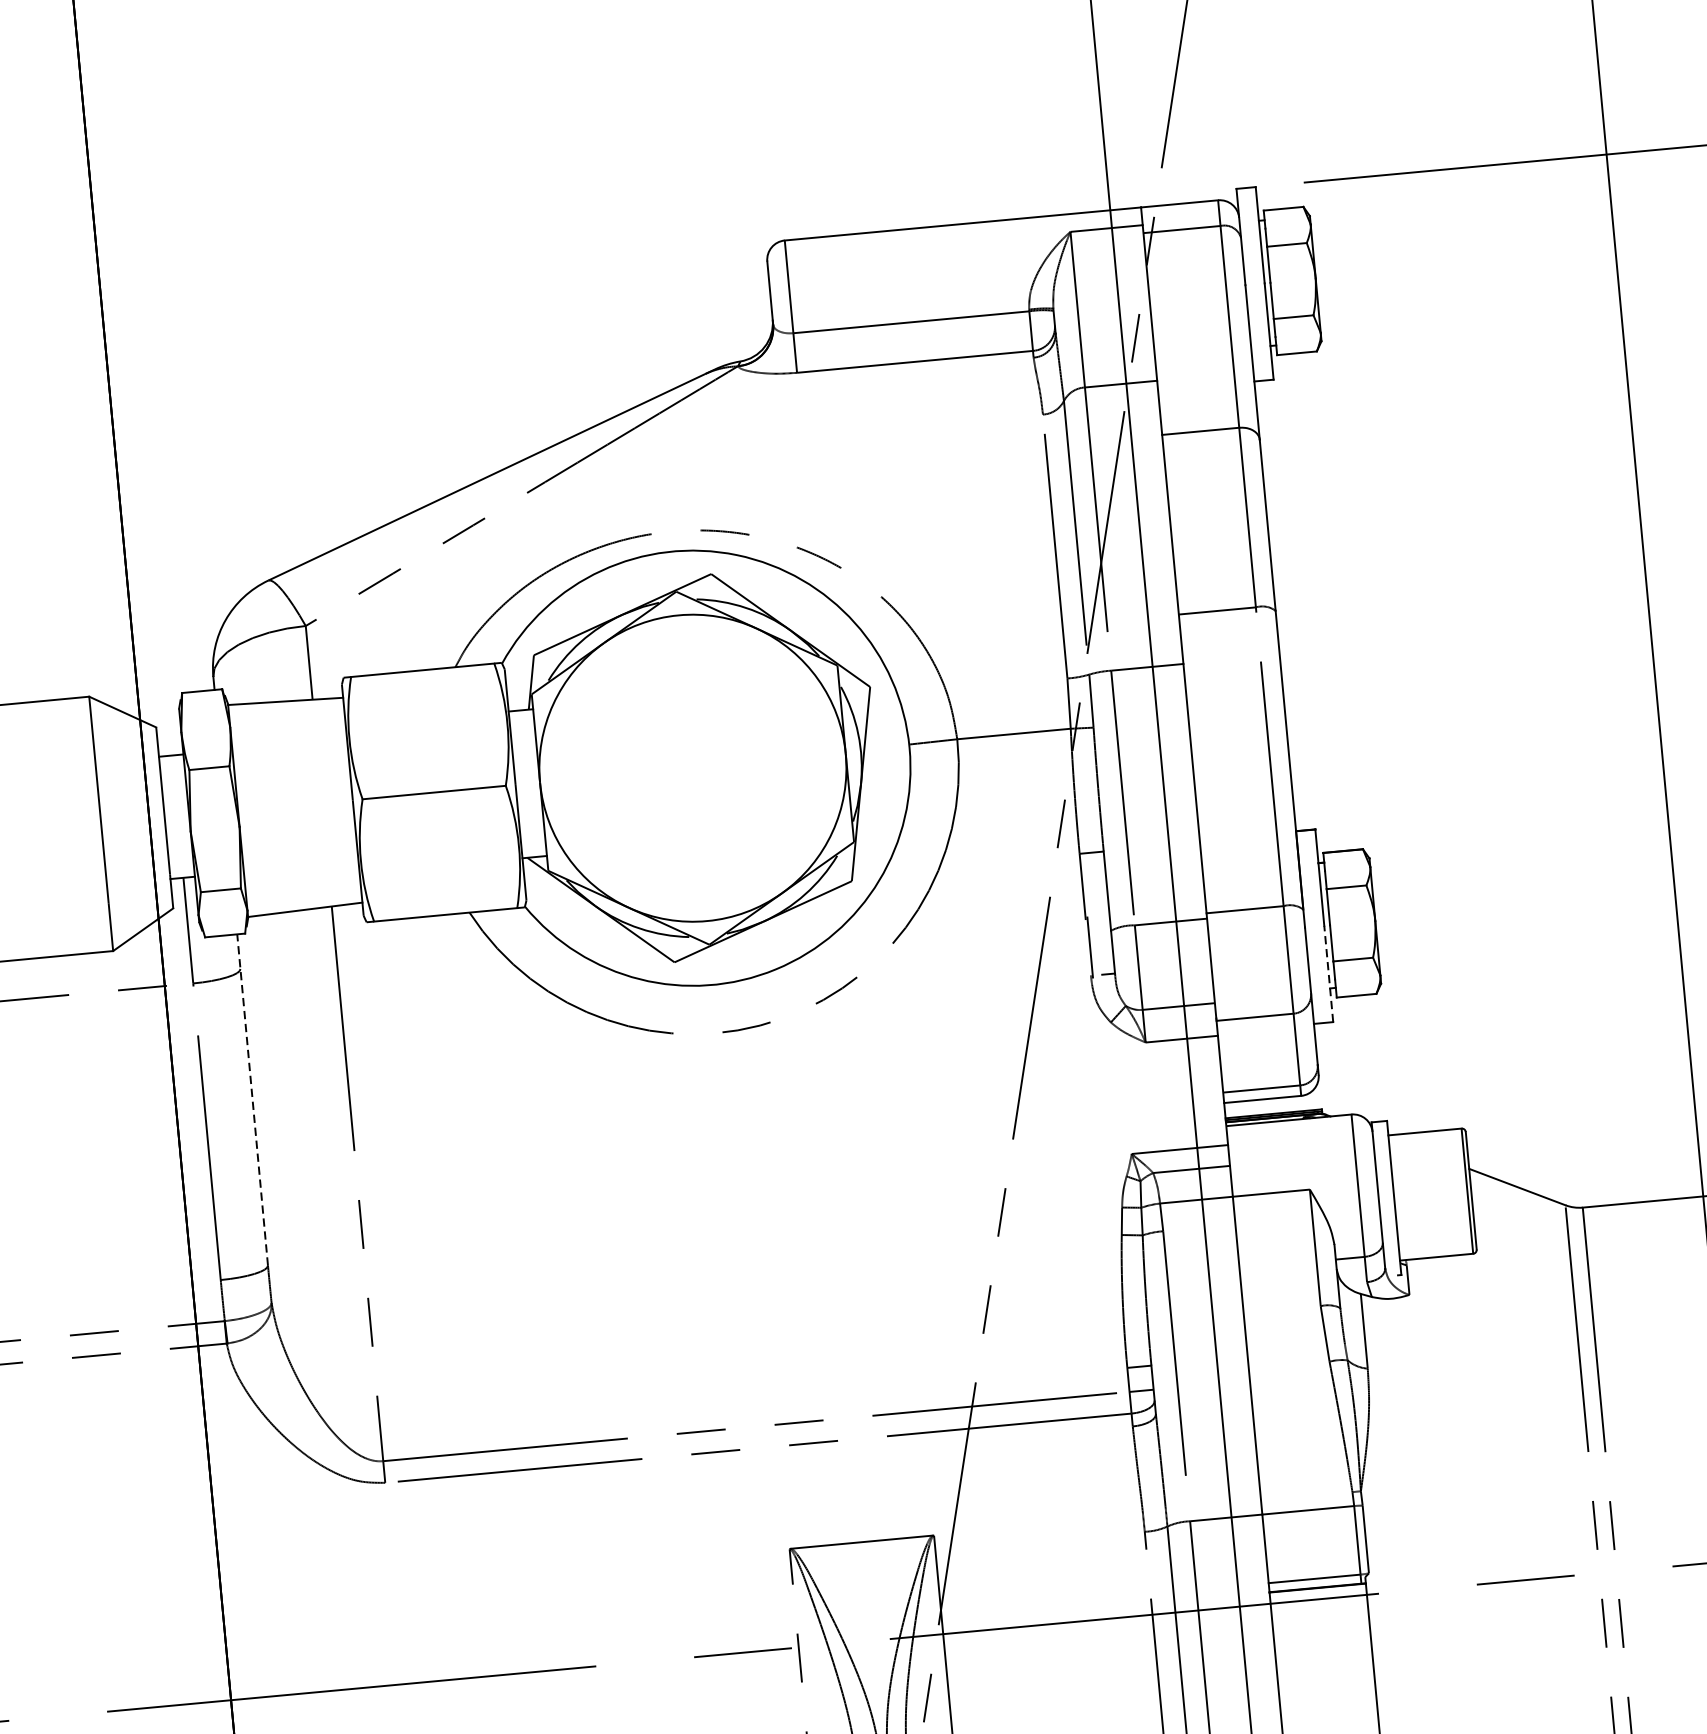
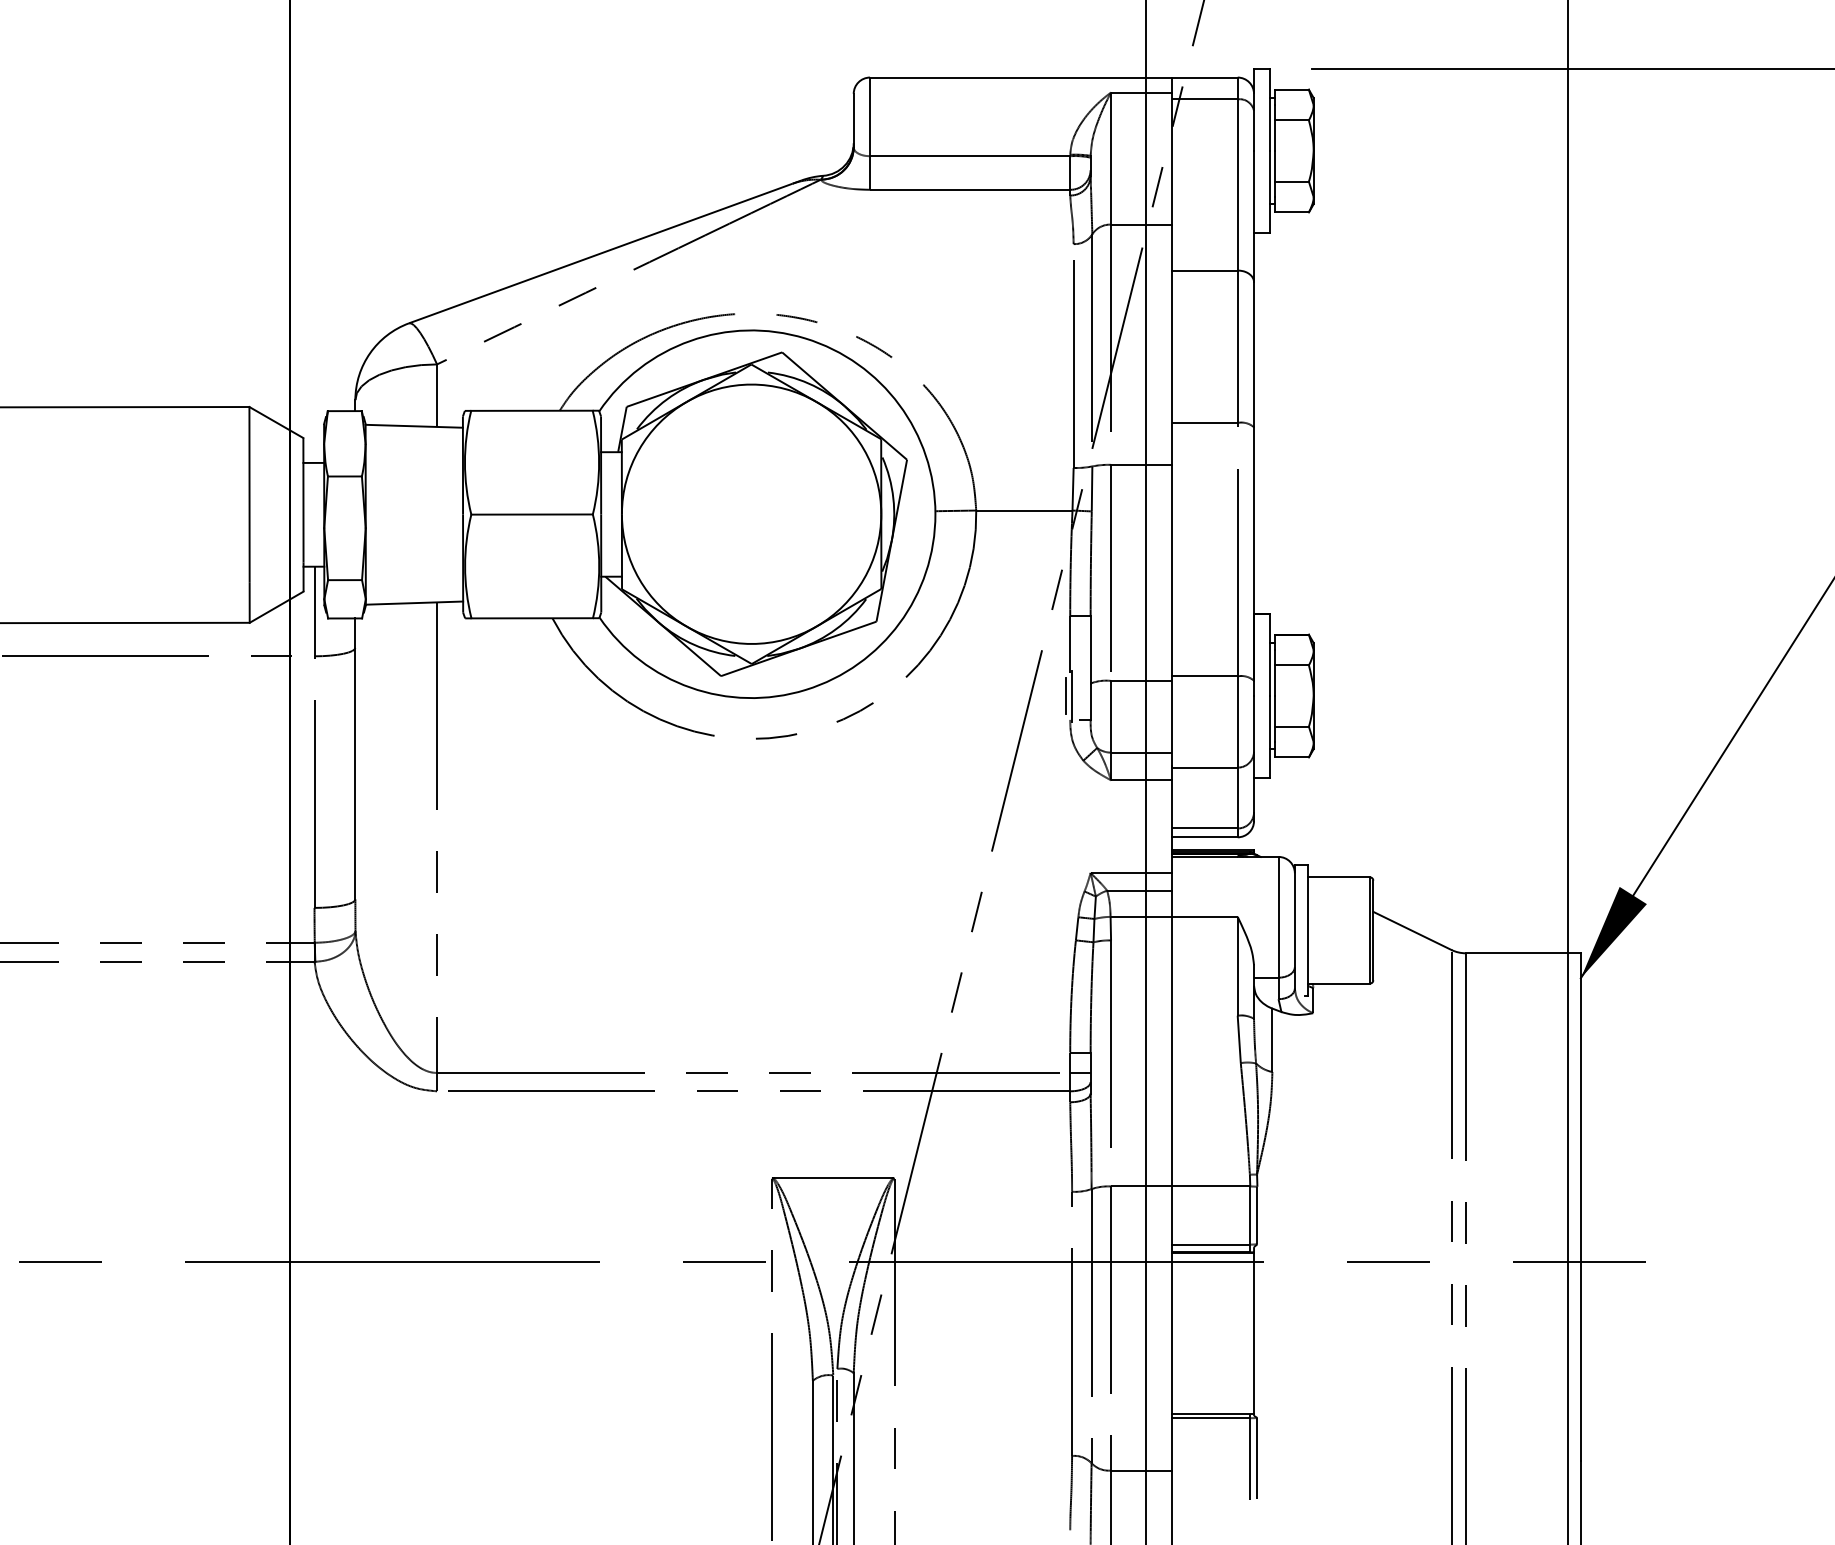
line: (1083, 947) -> (1066, 695), added
line: (1328, 973) -> (1270, 736), dashed -> solid
line: (252, 1099) -> (355, 758), dashed -> solid

